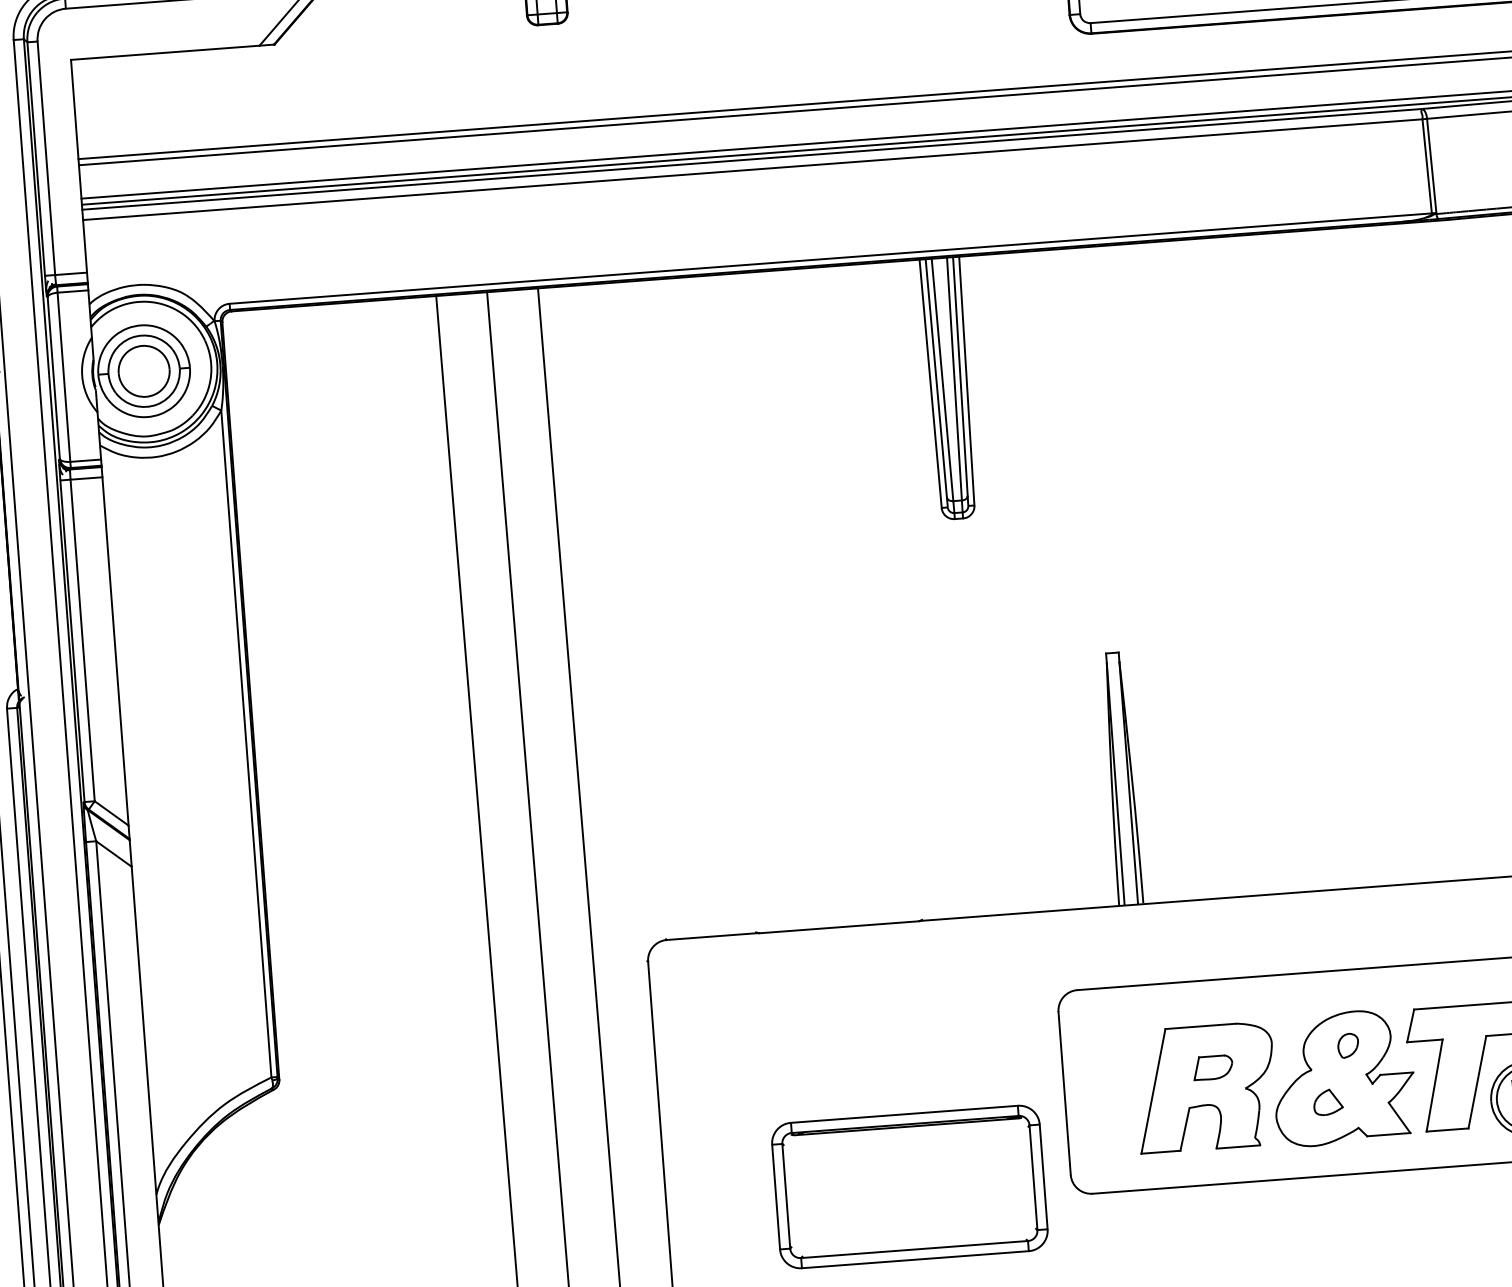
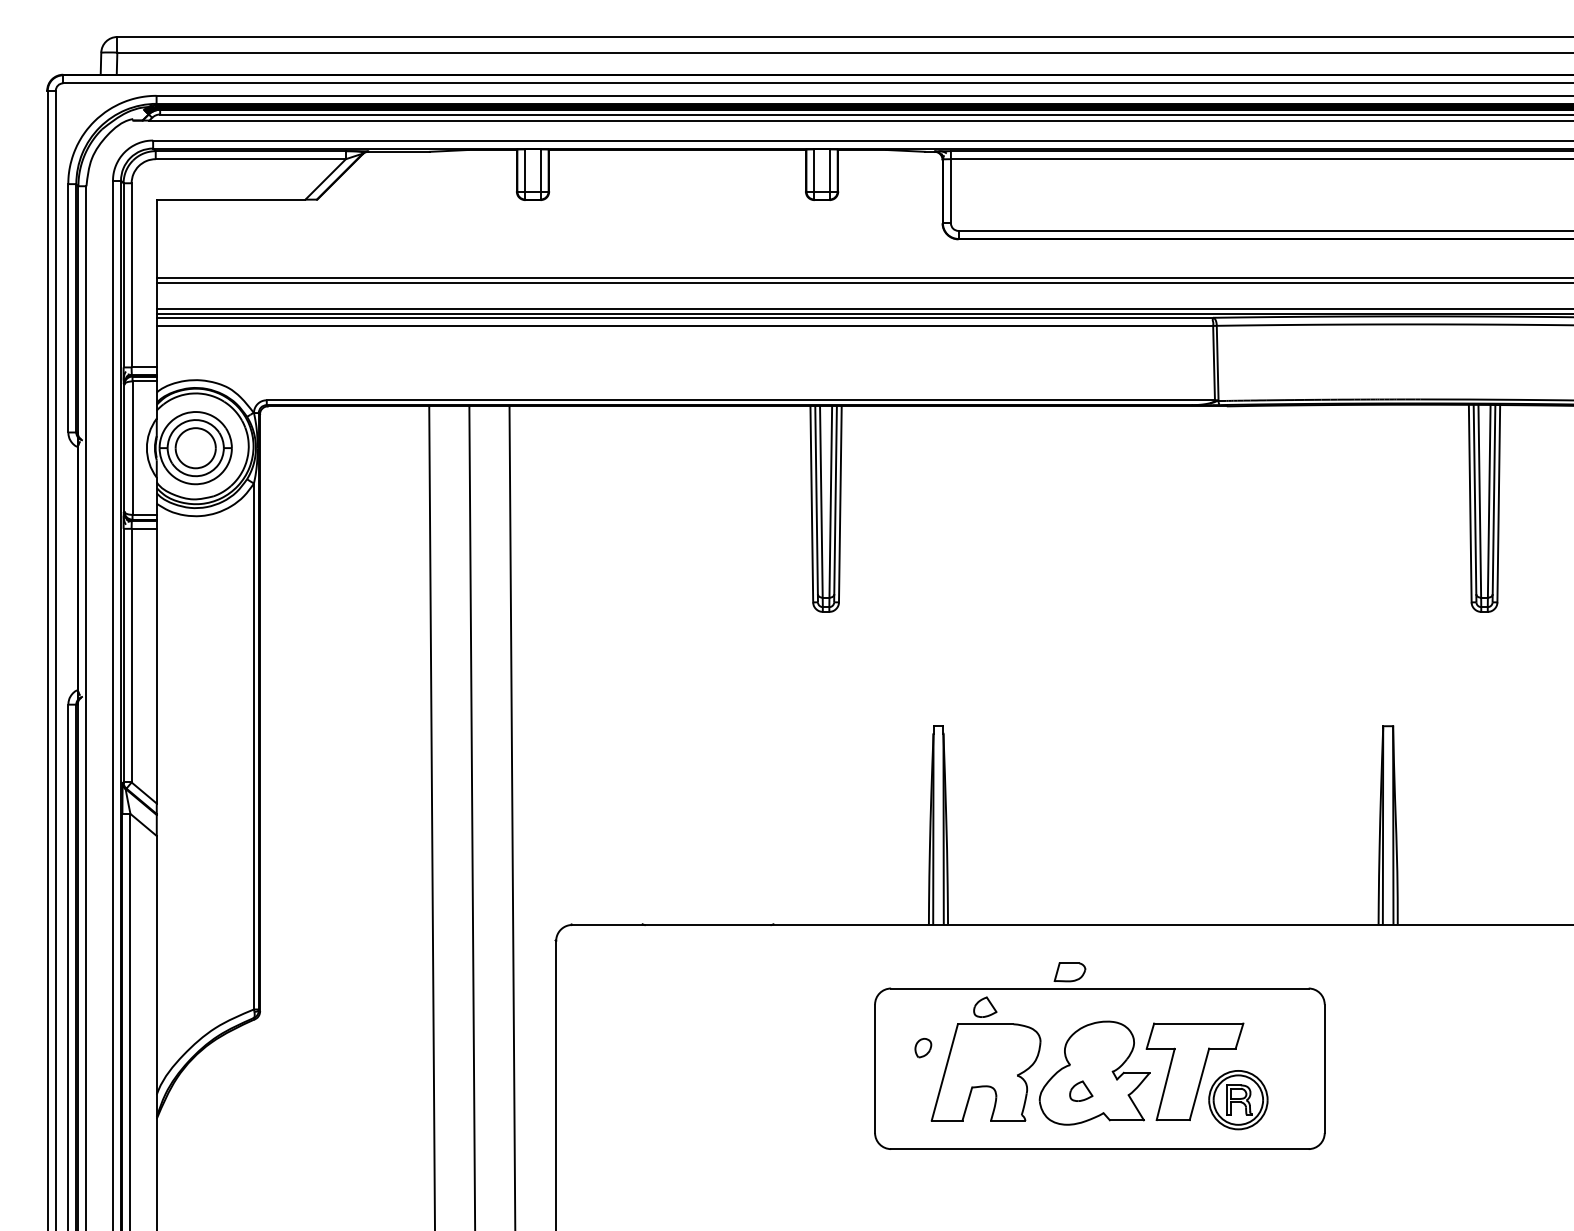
part: (1198, 1003) -> (985, 1006), added
part: (1348, 1046) -> (923, 1048), moved
part: (1212, 1067) -> (1069, 972), moved
part: (908, 1186) -> (747, 1132), removed

